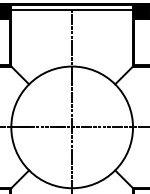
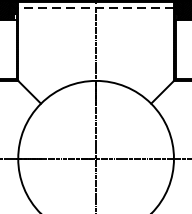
line: (72, 9) -> (96, 7), solid -> dashed

